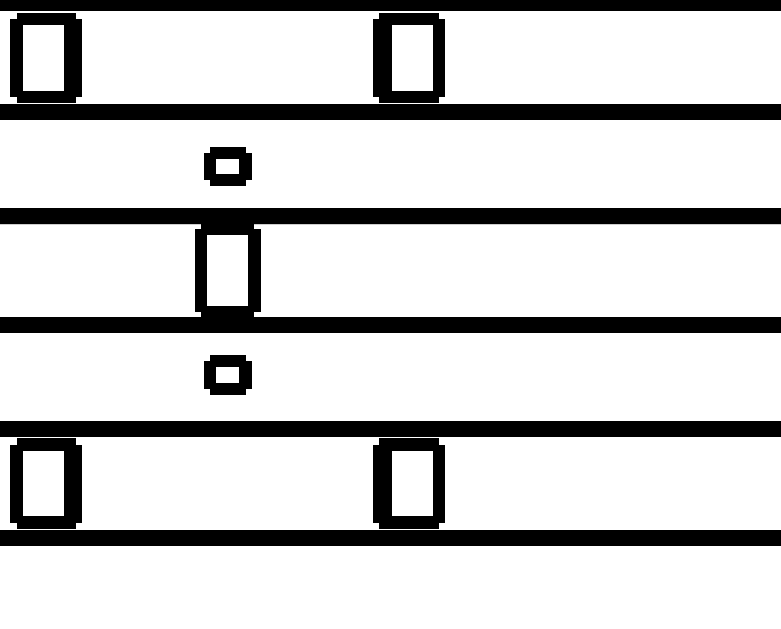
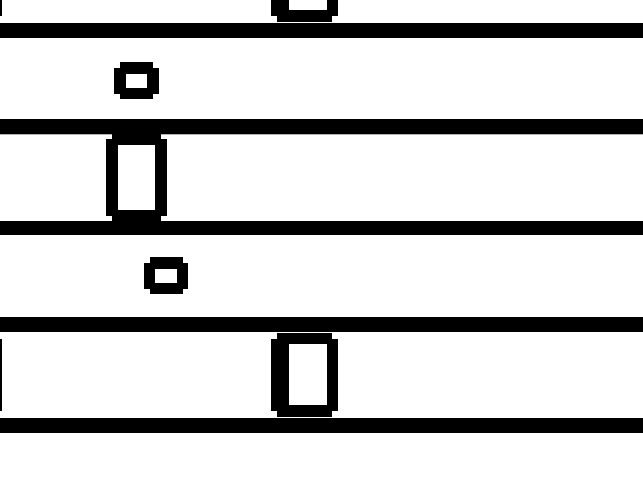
part: (227, 374) -> (165, 275), moved

